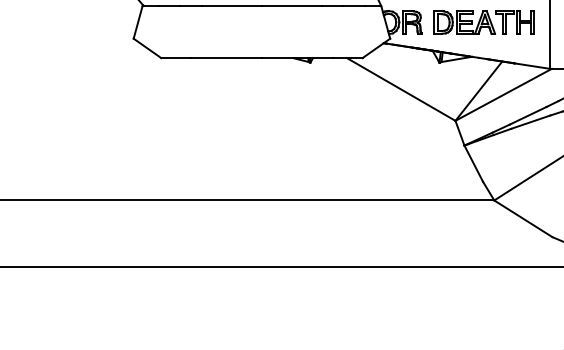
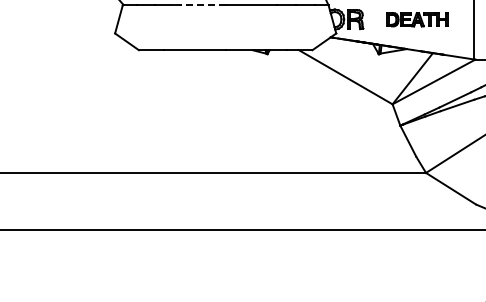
line: (231, 6) -> (199, 5), solid -> dashed
part: (484, 22) -> (417, 19), size x0.7

